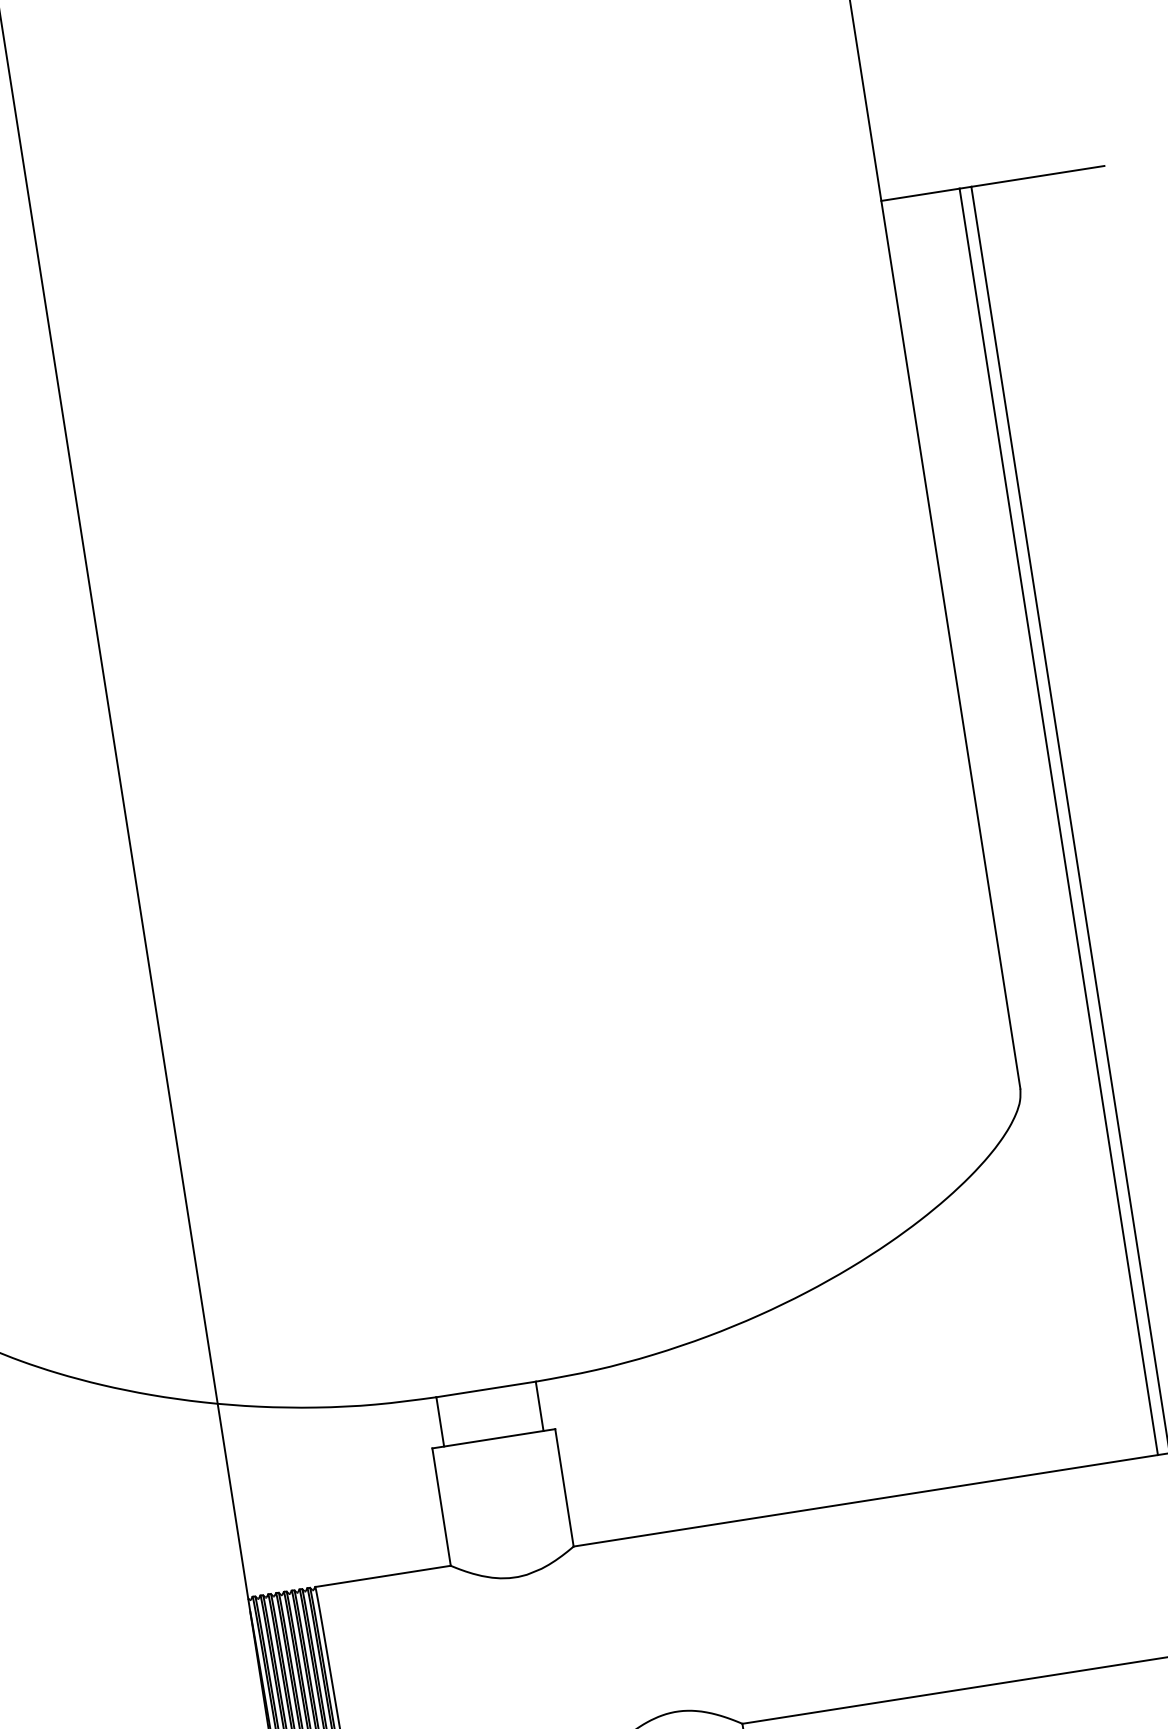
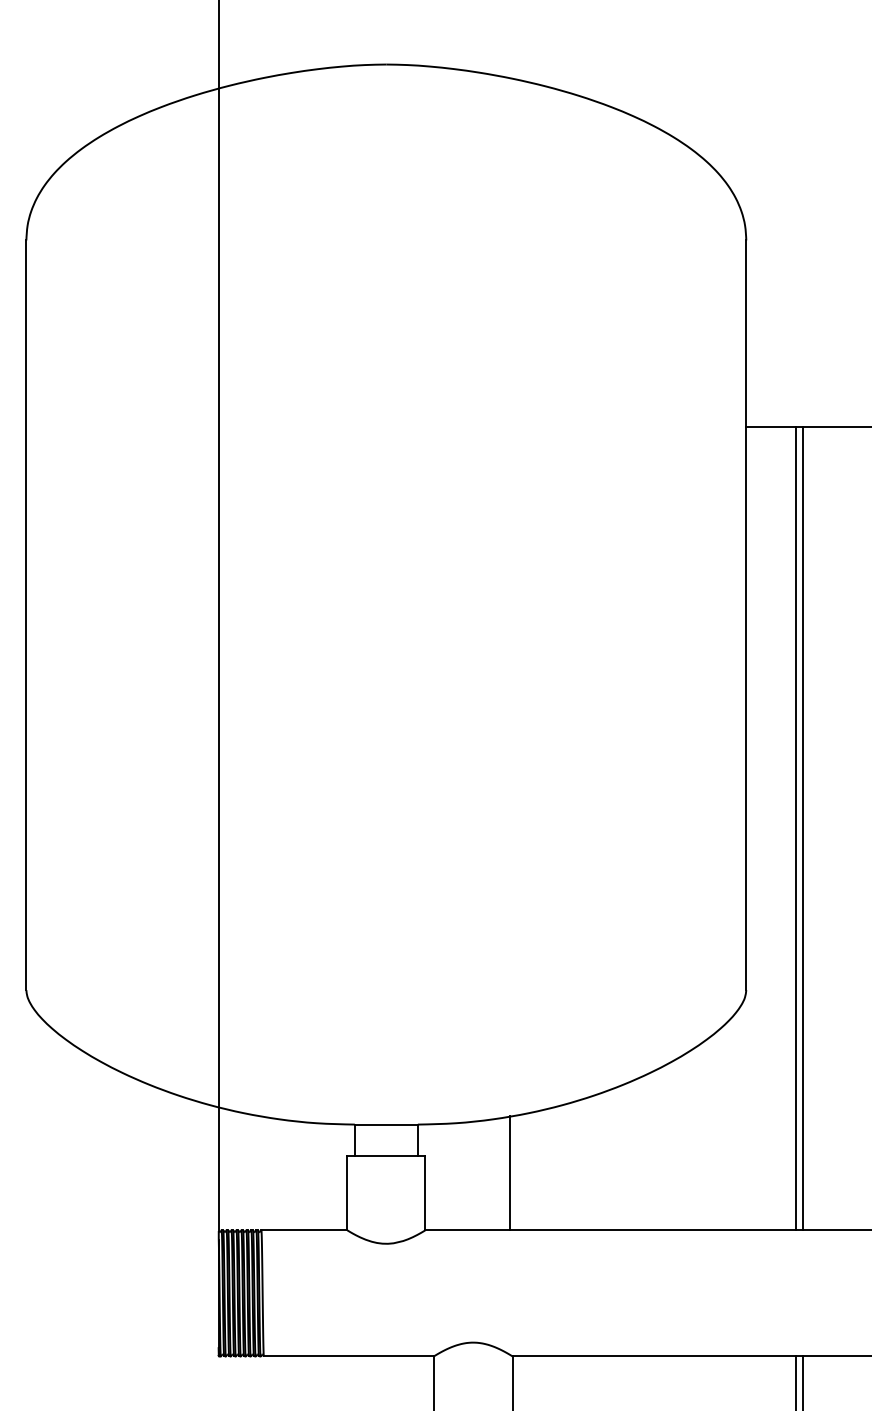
line: (693, 1435) -> (510, 1173), added

